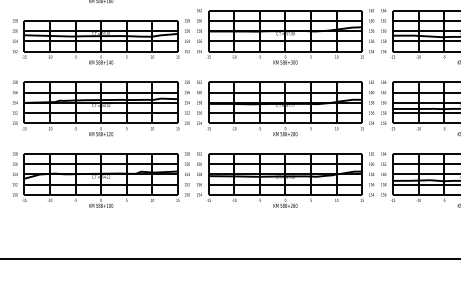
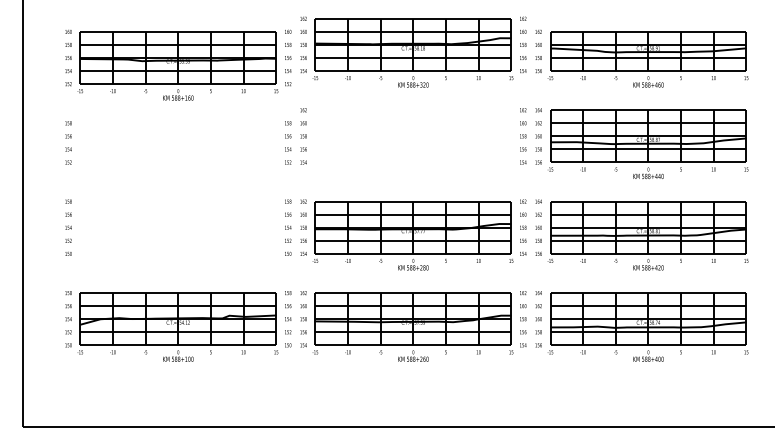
part: (285, 36) -> (413, 143), removed
part: (100, 42) -> (177, 150), removed
part: (100, 108) -> (177, 235), removed

